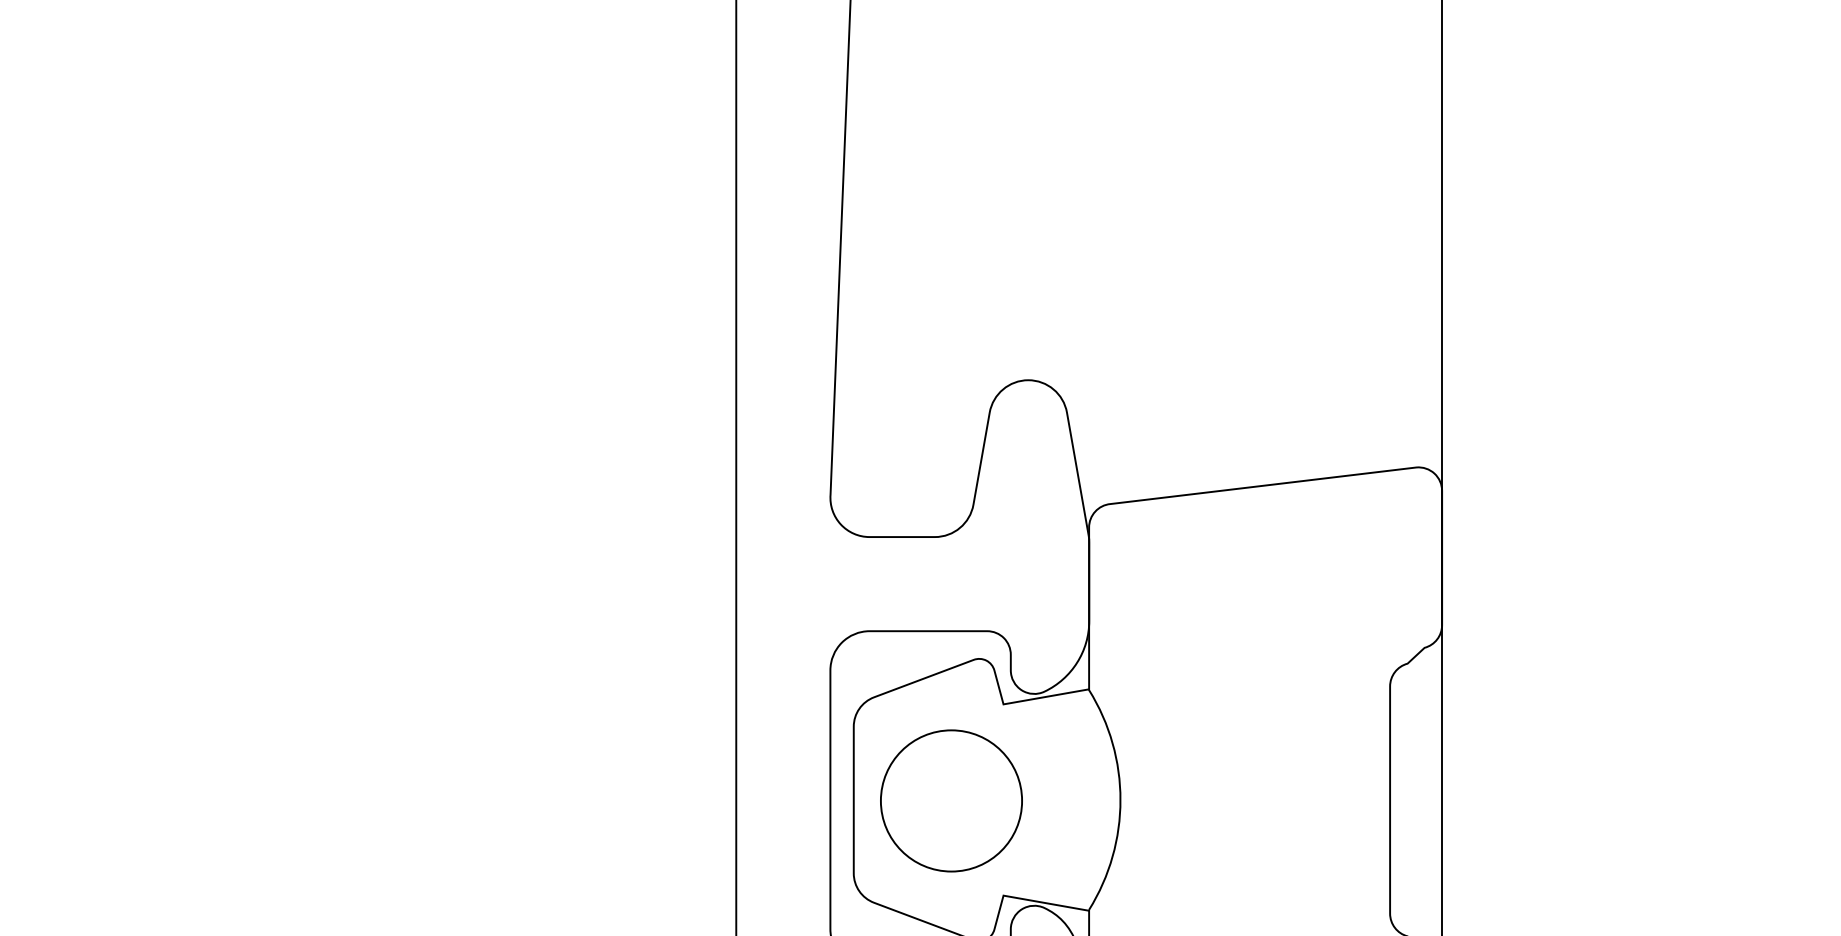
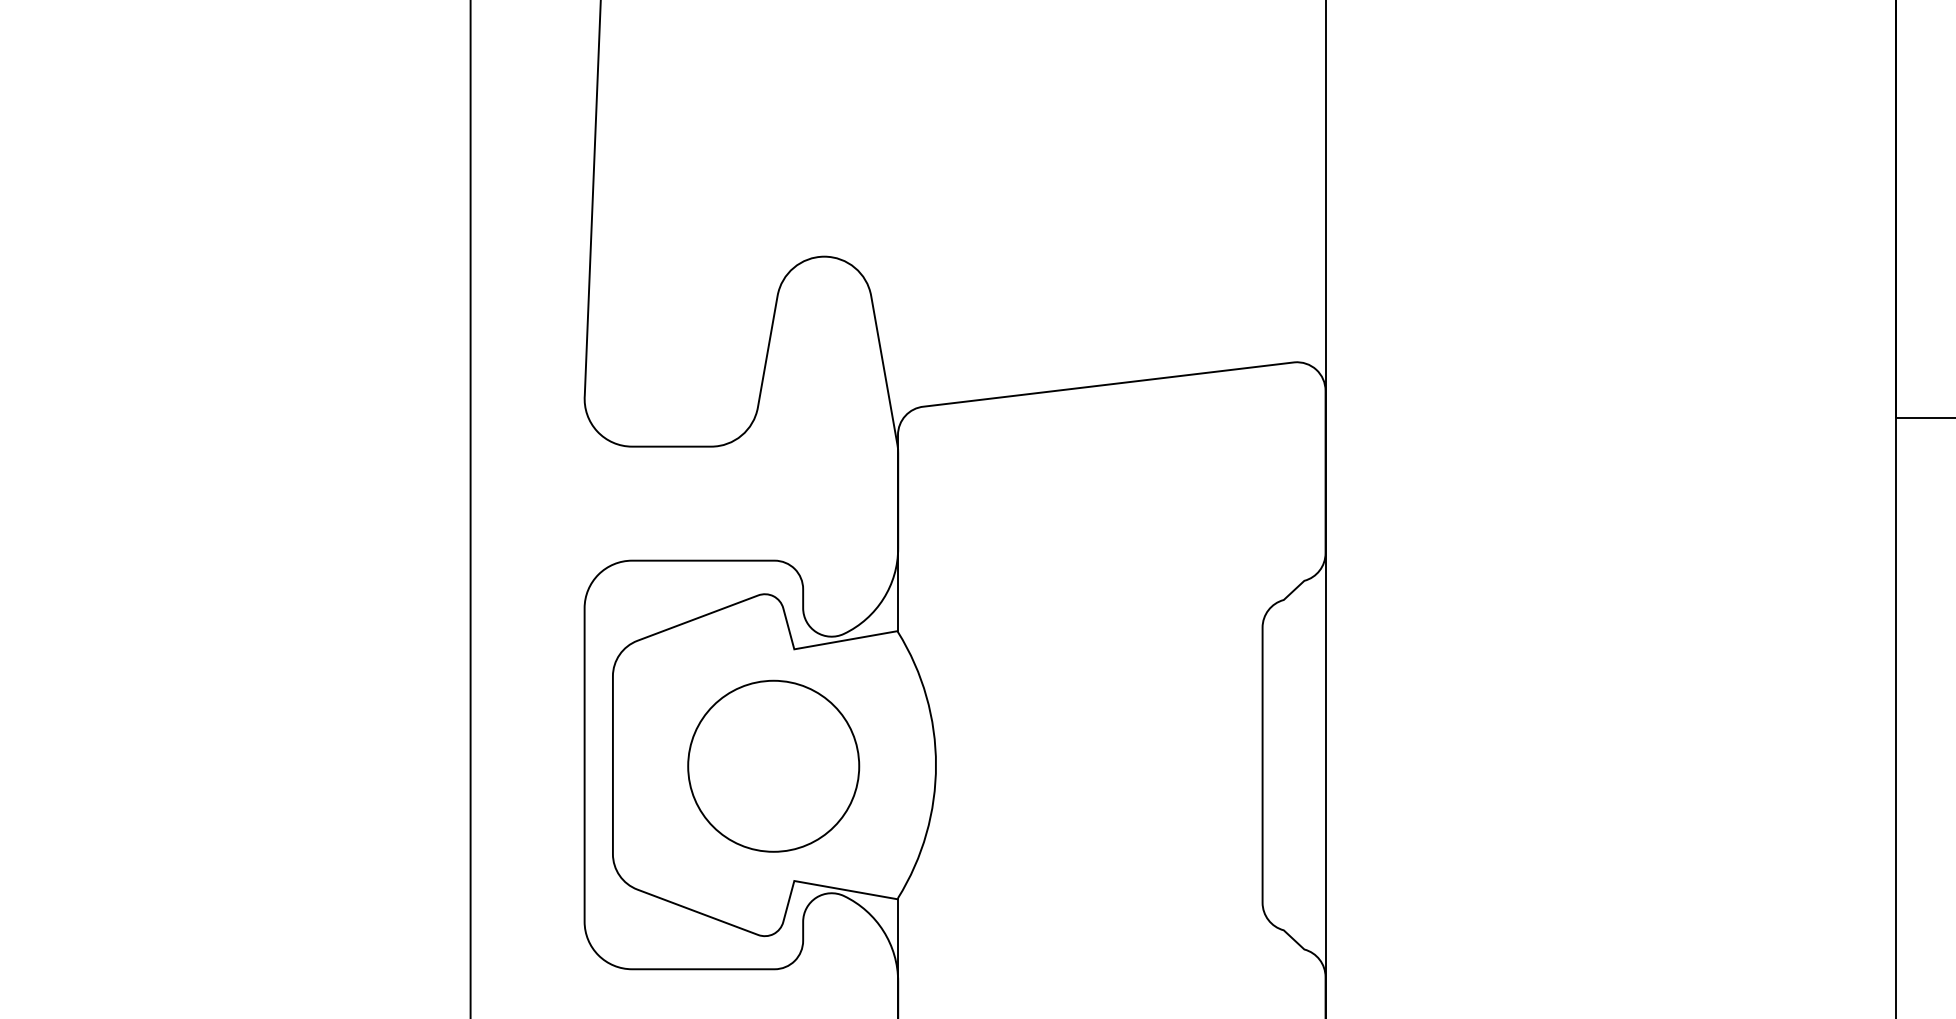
circle: (951, 800) -> (773, 765), moved

